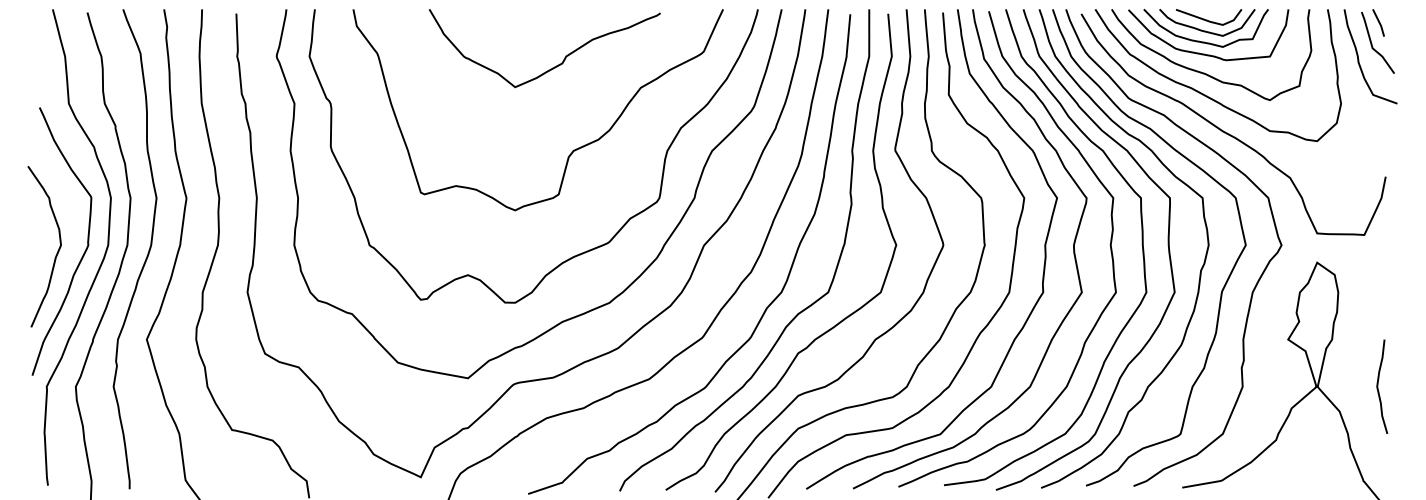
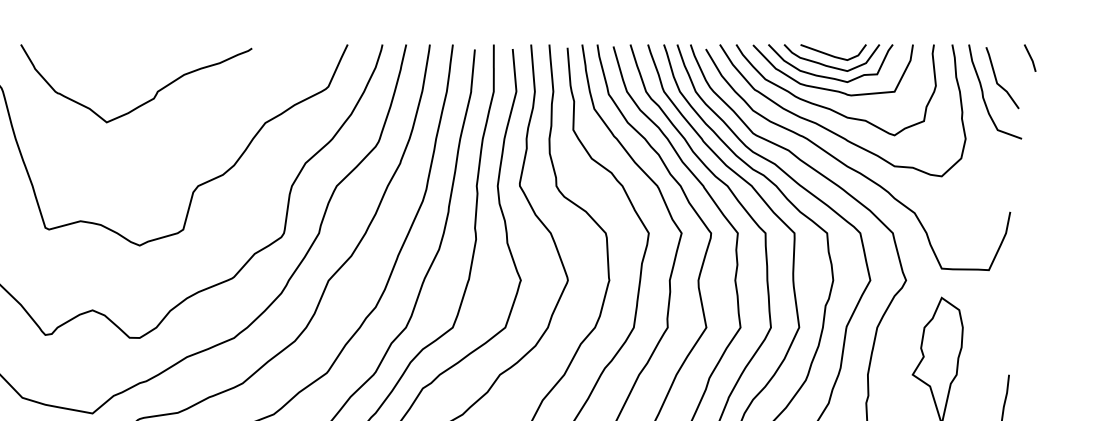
line: (1378, 22) -> (1030, 57), moved
curve: (554, 66) -> (146, 101), moved

